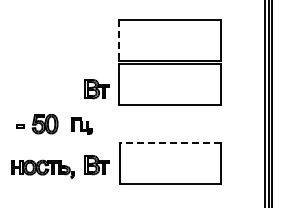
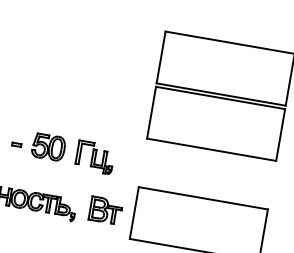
line: (119, 40) -> (161, 57), dashed -> solid
part: (96, 89) -> (121, 114), removed
part: (82, 125) -> (95, 157), size x1.43
line: (170, 142) -> (203, 197), dashed -> solid

